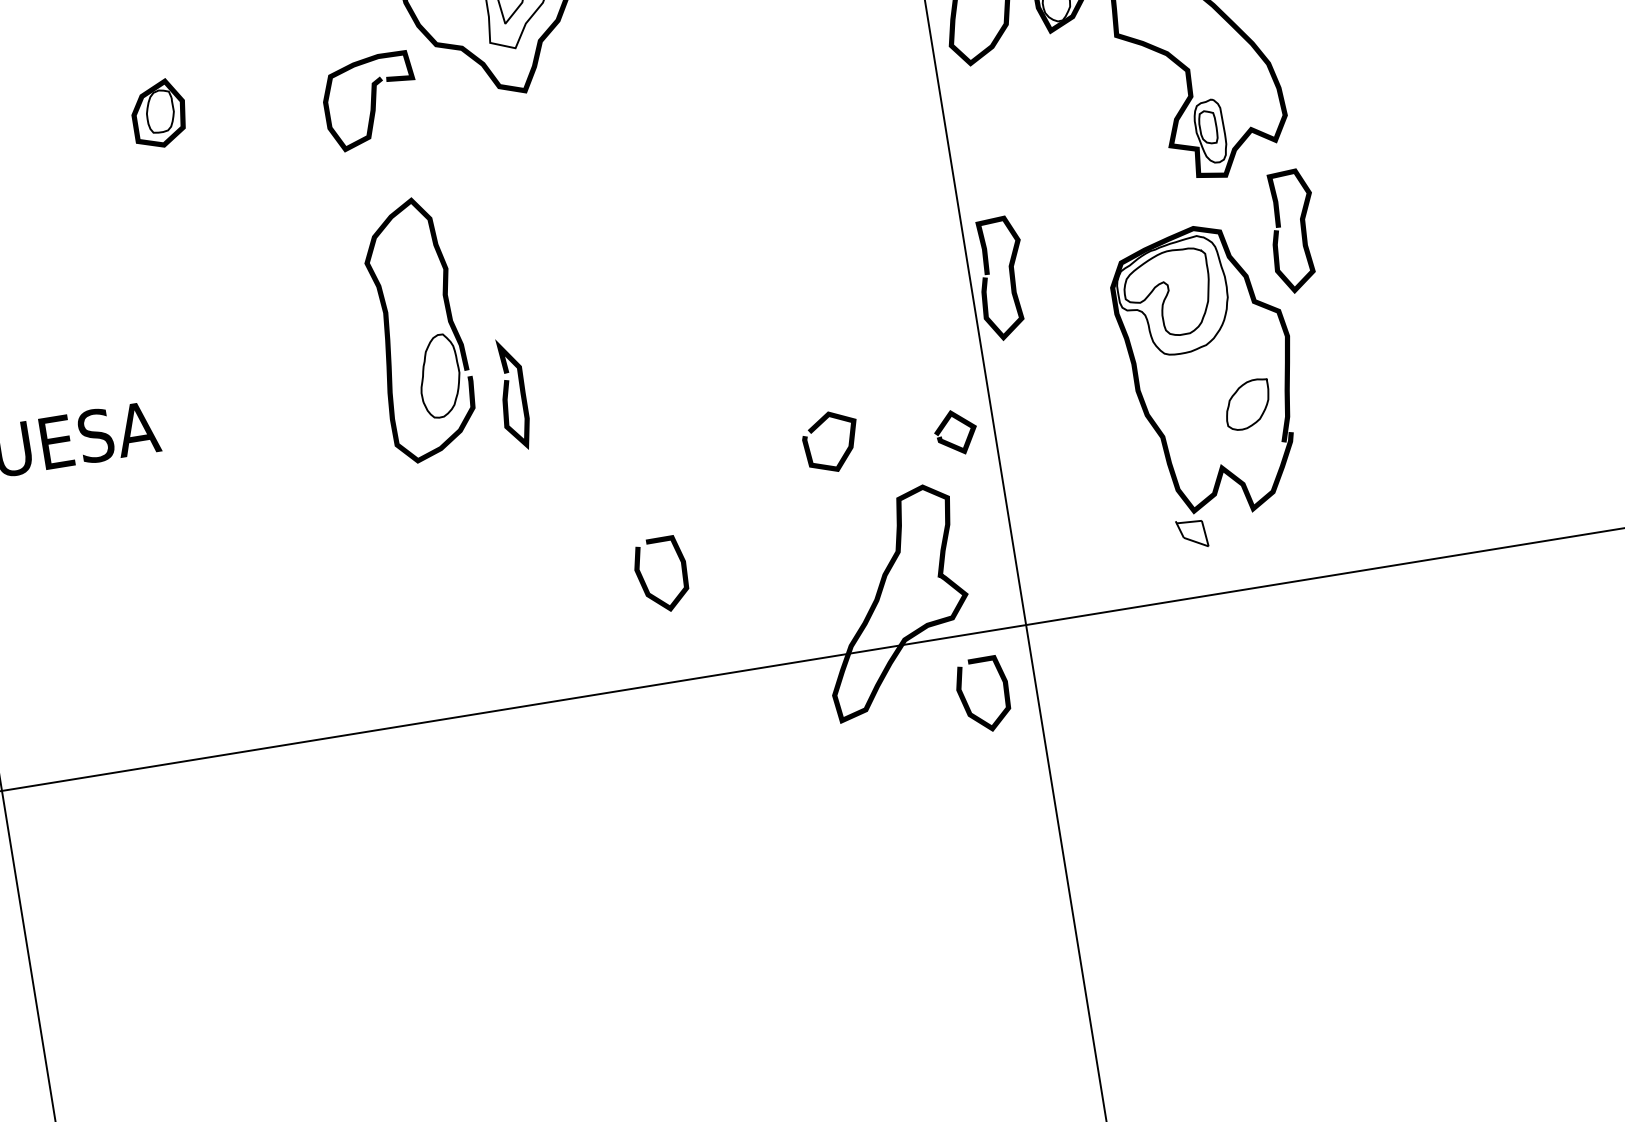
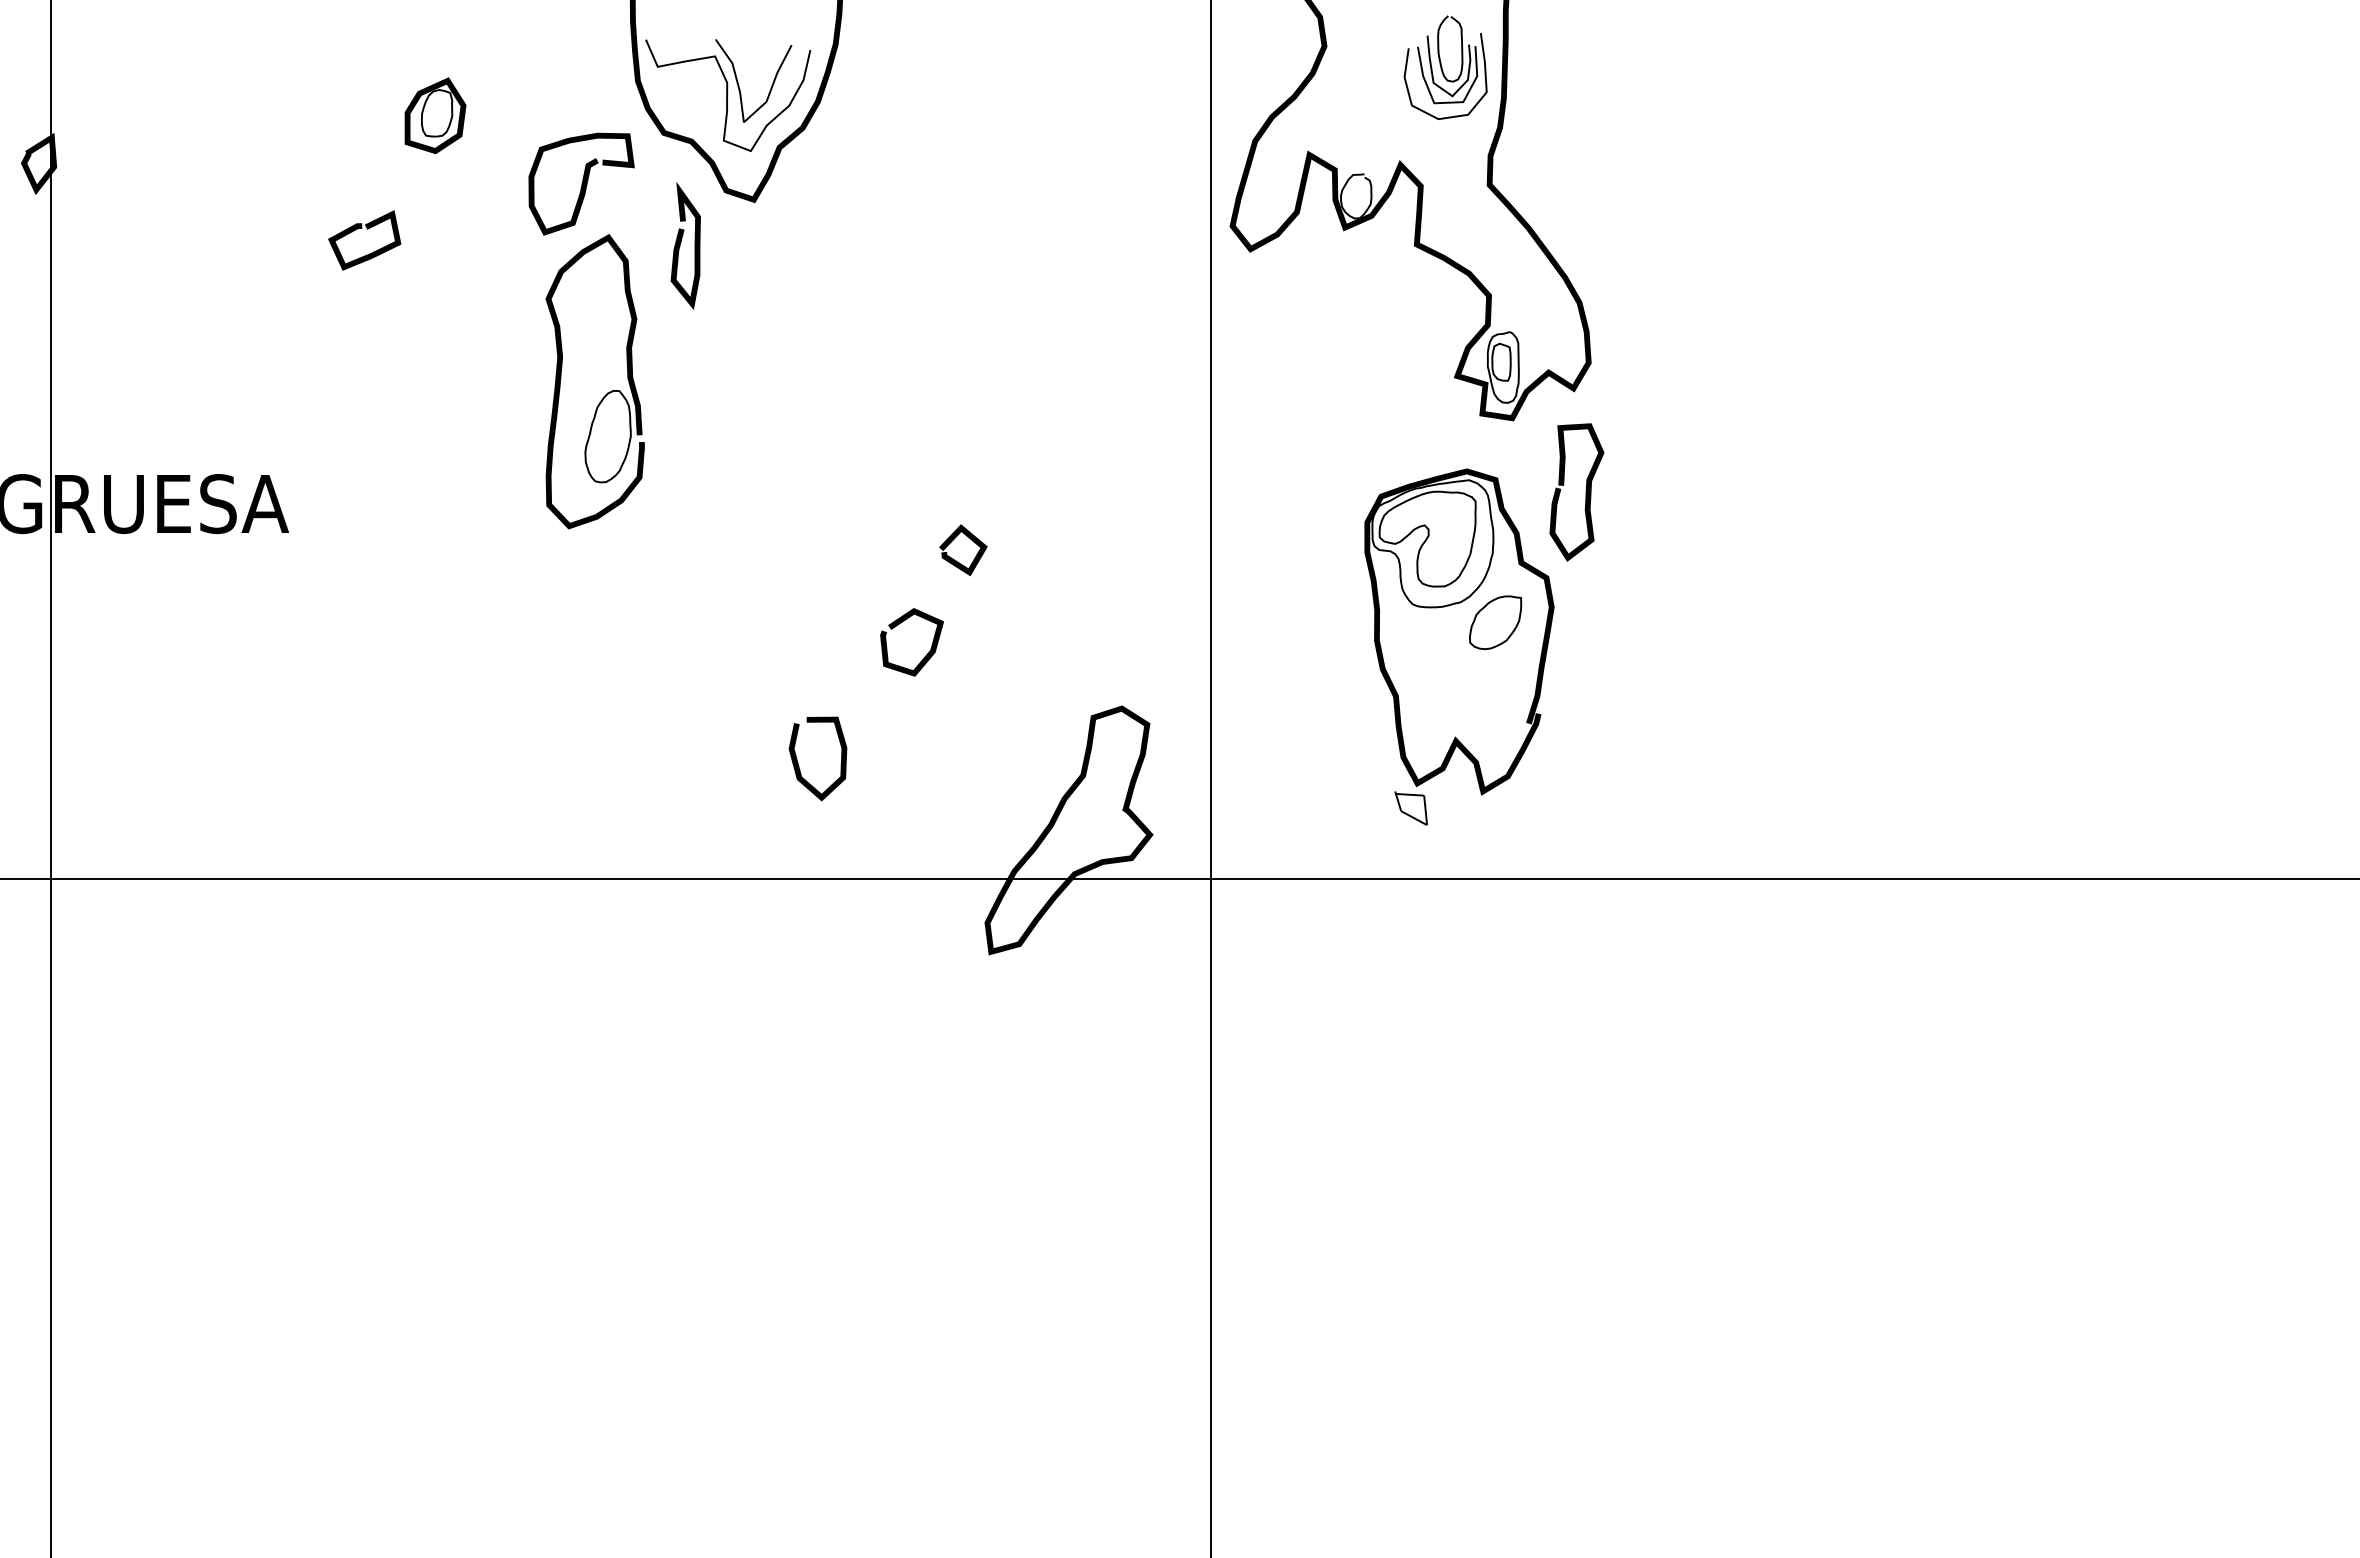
part: (159, 113) -> (435, 115), moved
curve: (188, 172) -> (367, 229), added
curve: (1009, 277) -> (1255, 492), removed
part: (431, 338) -> (606, 393), moved
curve: (508, 392) -> (681, 242), moved
curve: (1235, 394) -> (1483, 609), moved
curve: (951, 442) -> (956, 560), moved
curve: (845, 451) -> (925, 655), moved
curve: (966, 700) -> (1132, 952), removed

